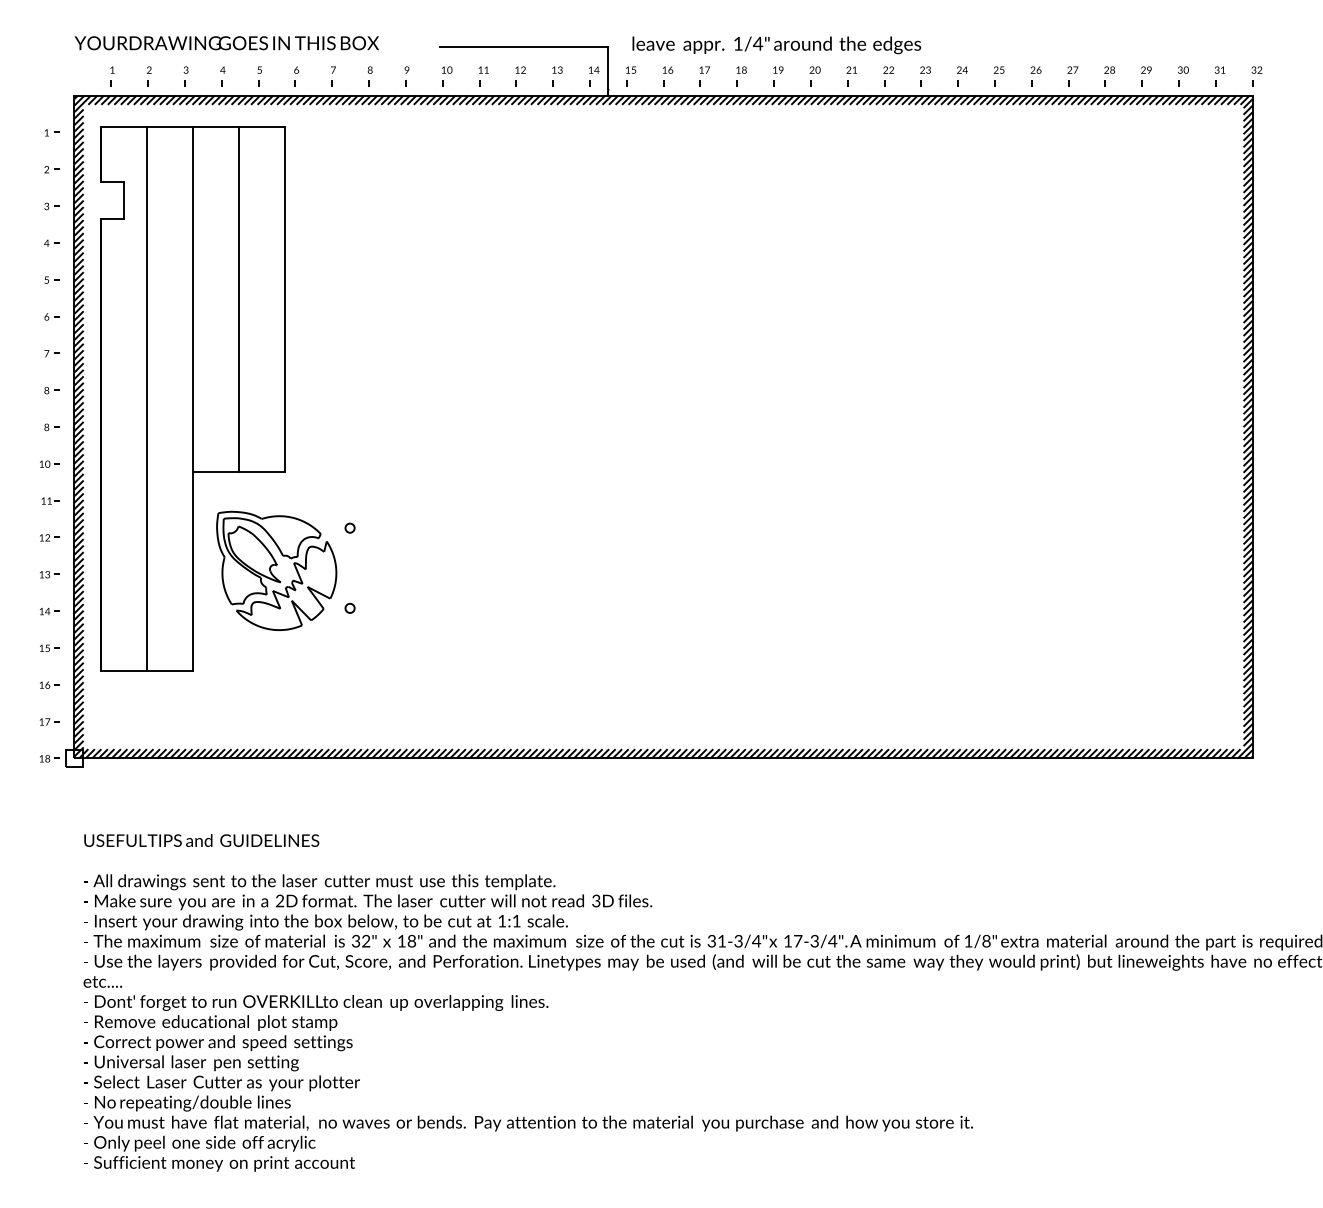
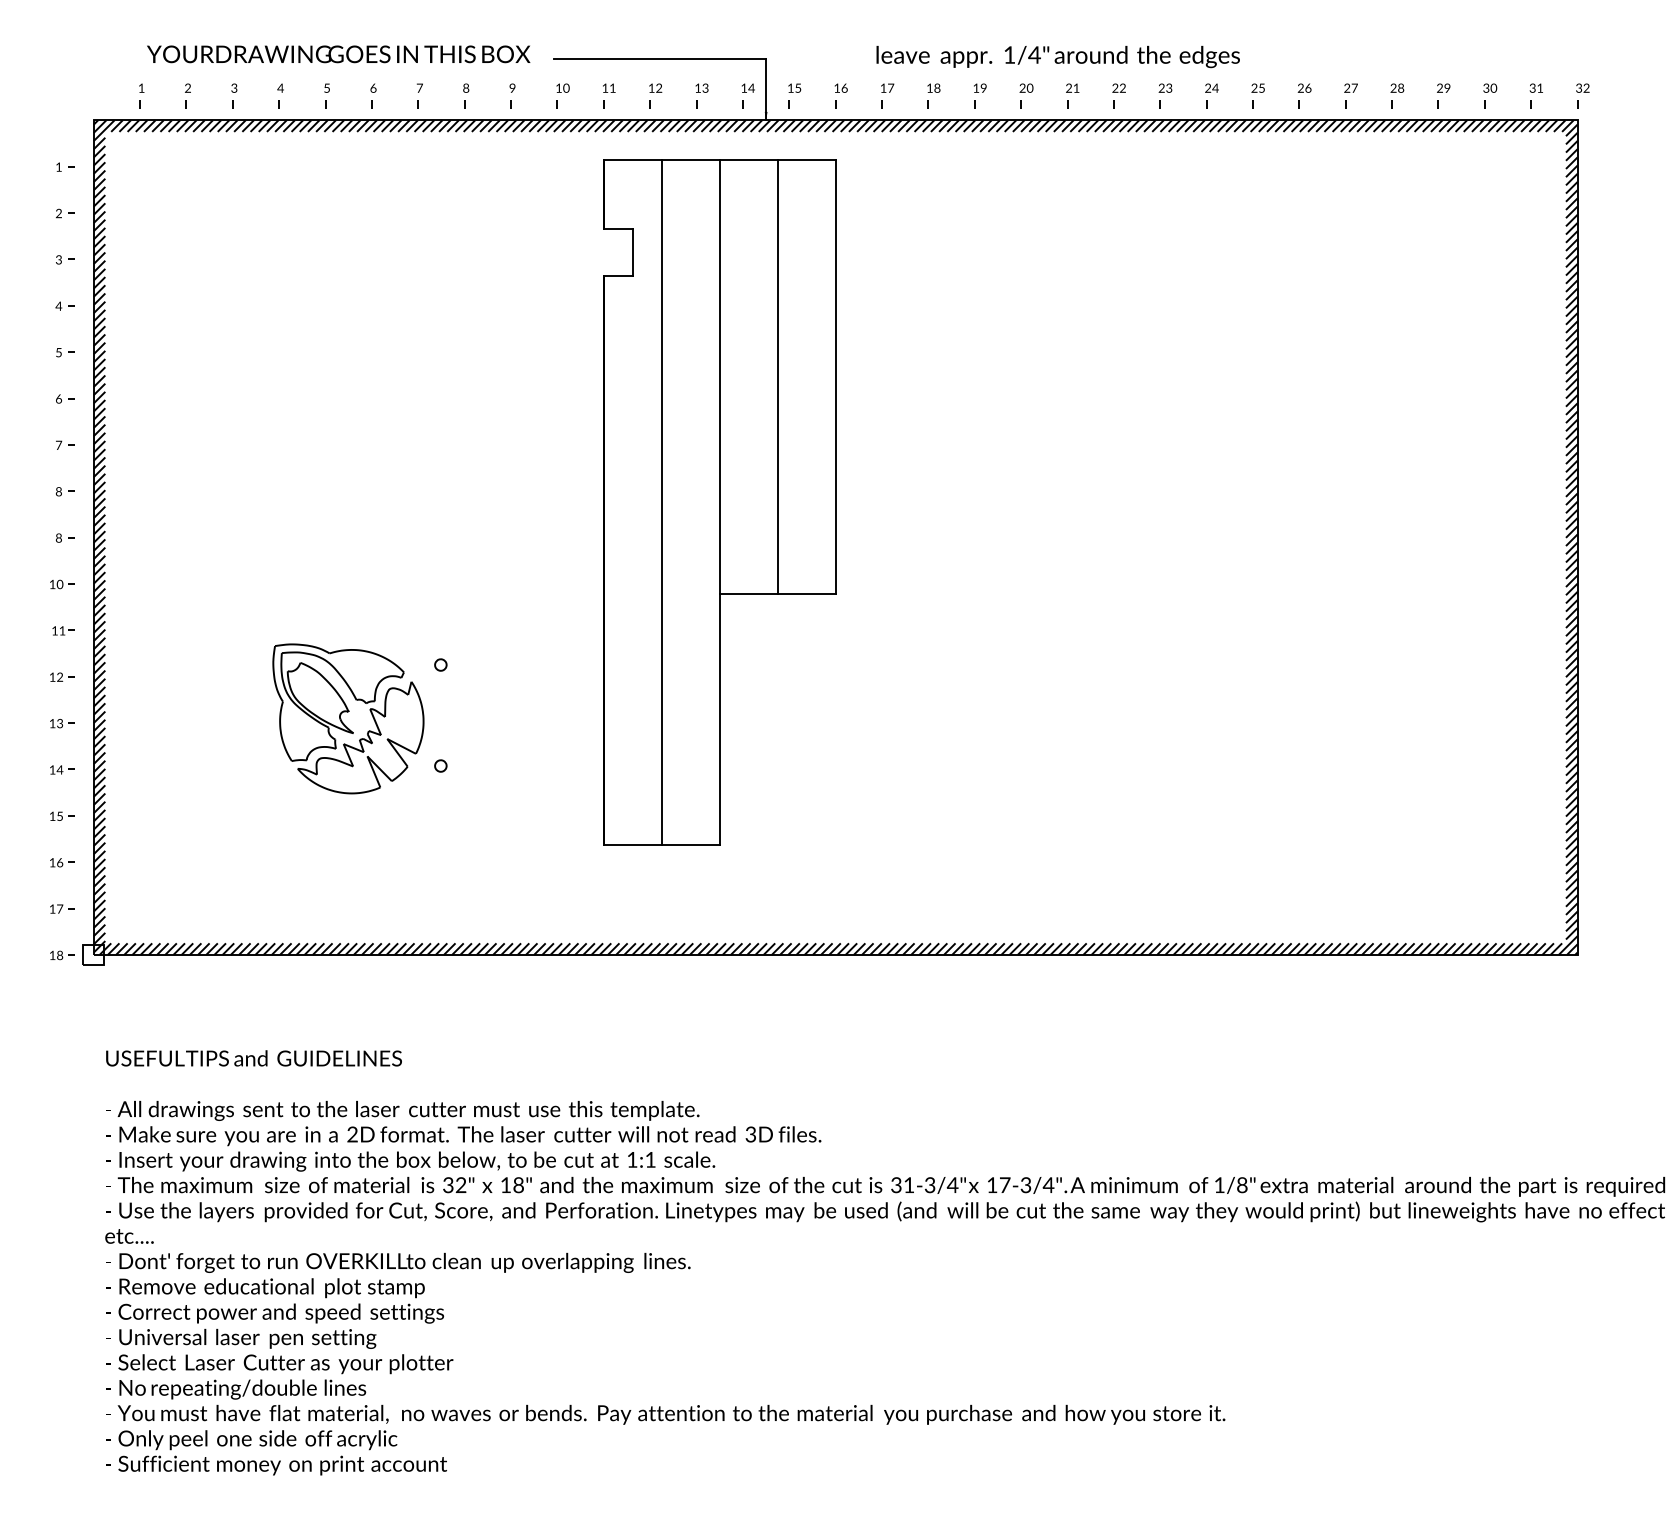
text: (226, 43) -> (338, 54), moved
text: (776, 45) -> (1057, 57), moved
part: (192, 399) -> (719, 502), moved

